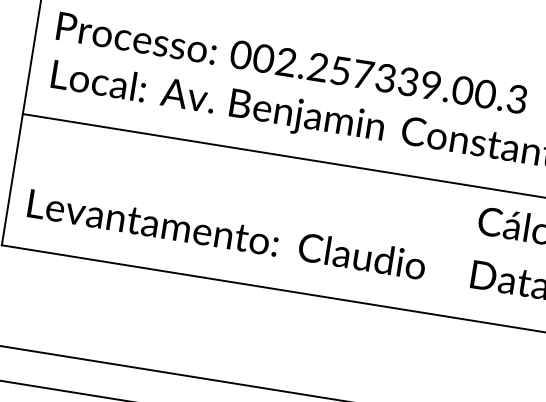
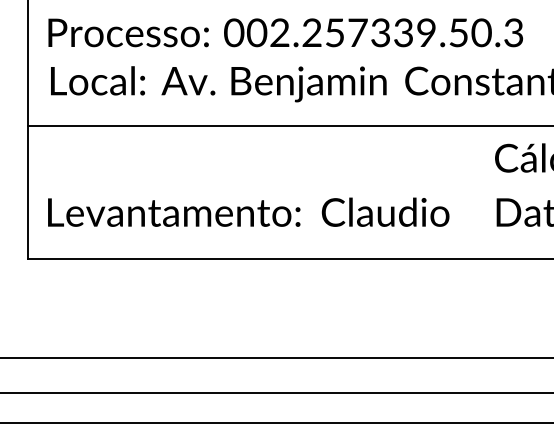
text: (462, 90) -> (458, 32), 002.257339.00.3 -> 002.257339.50.3

